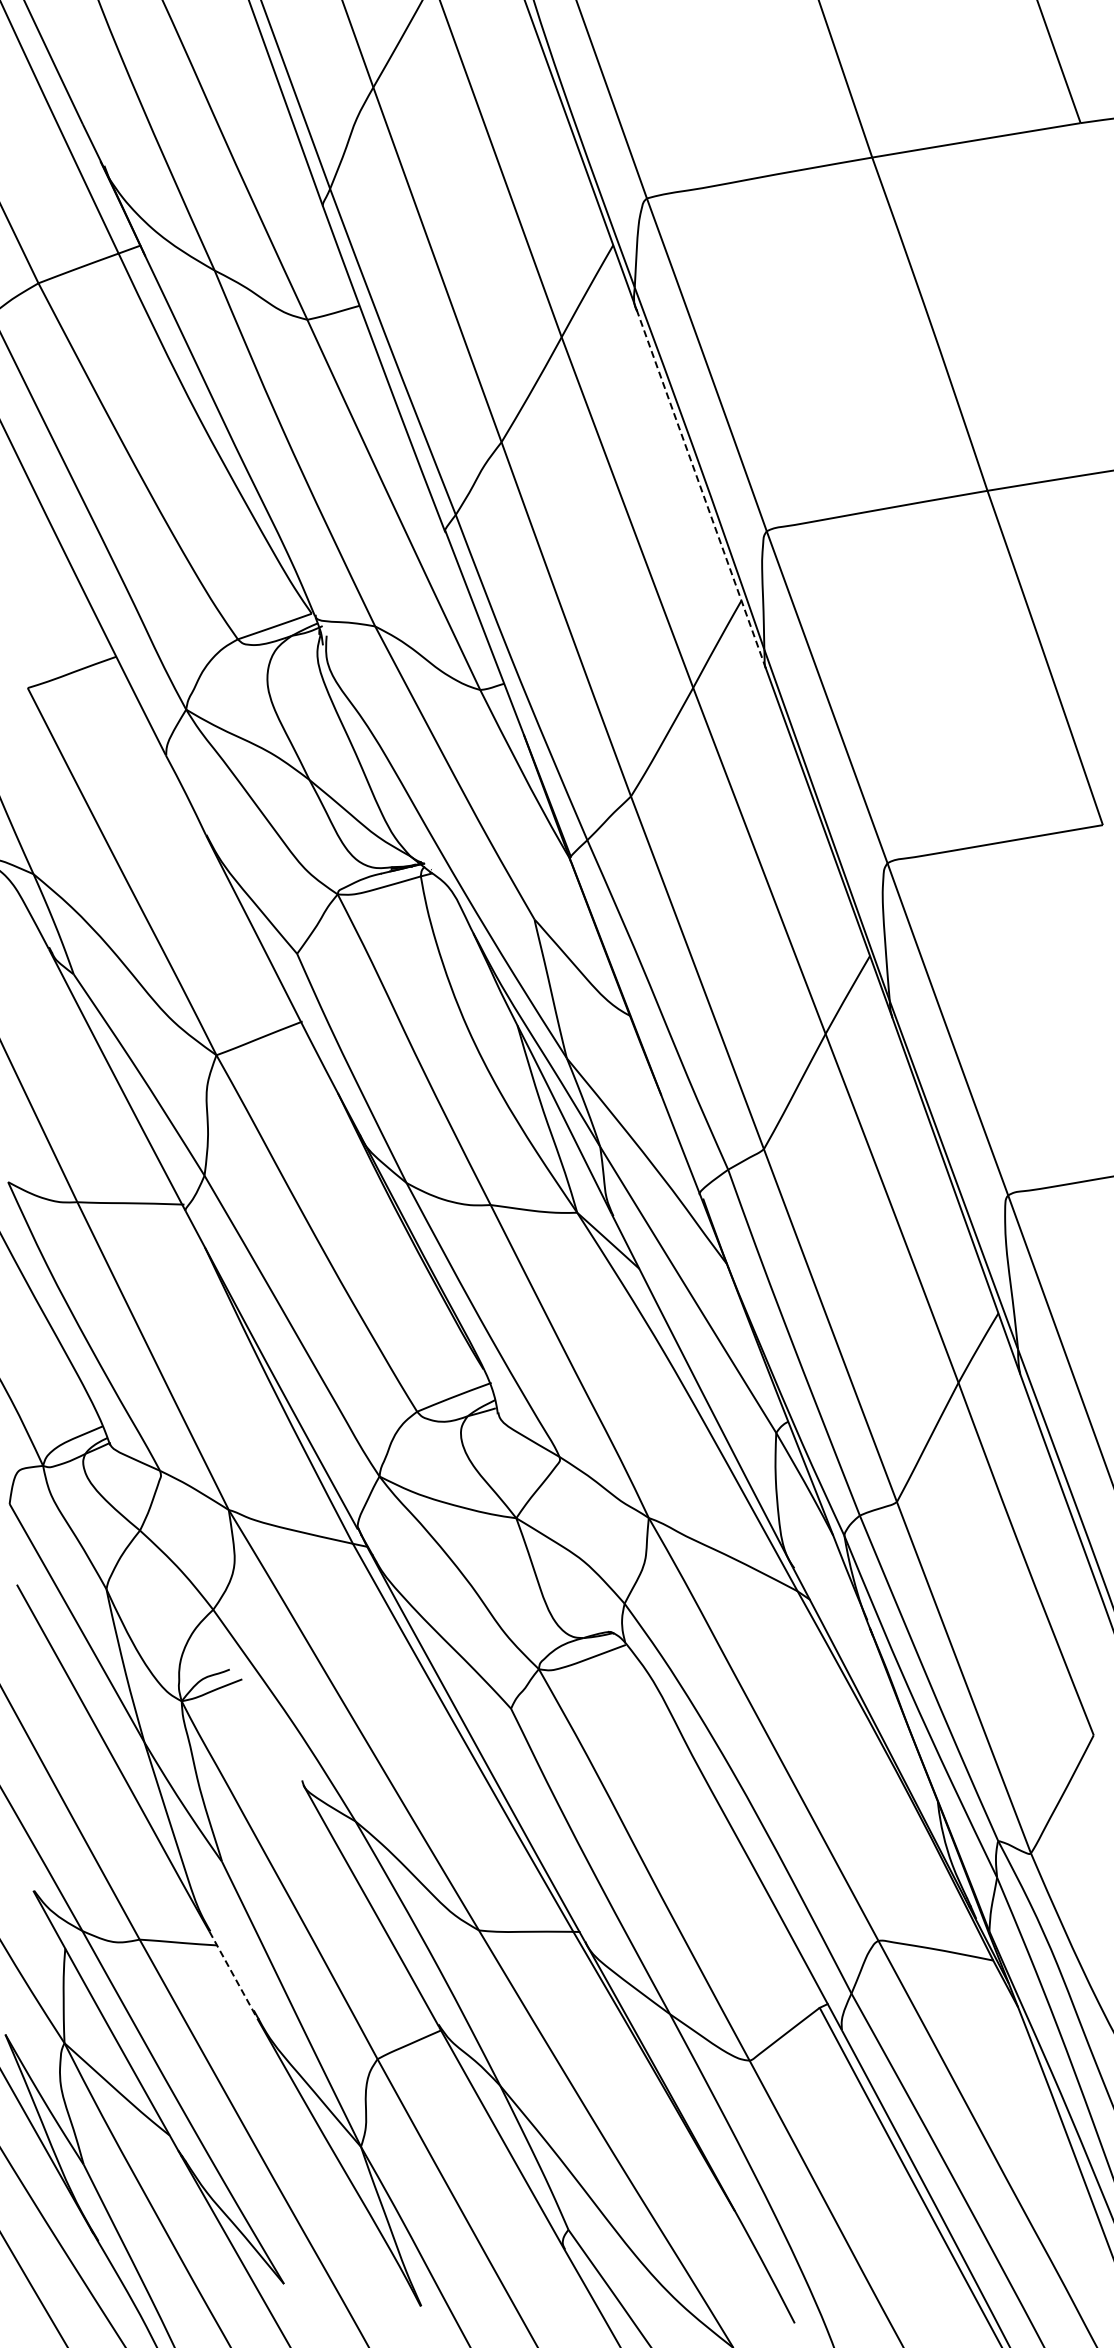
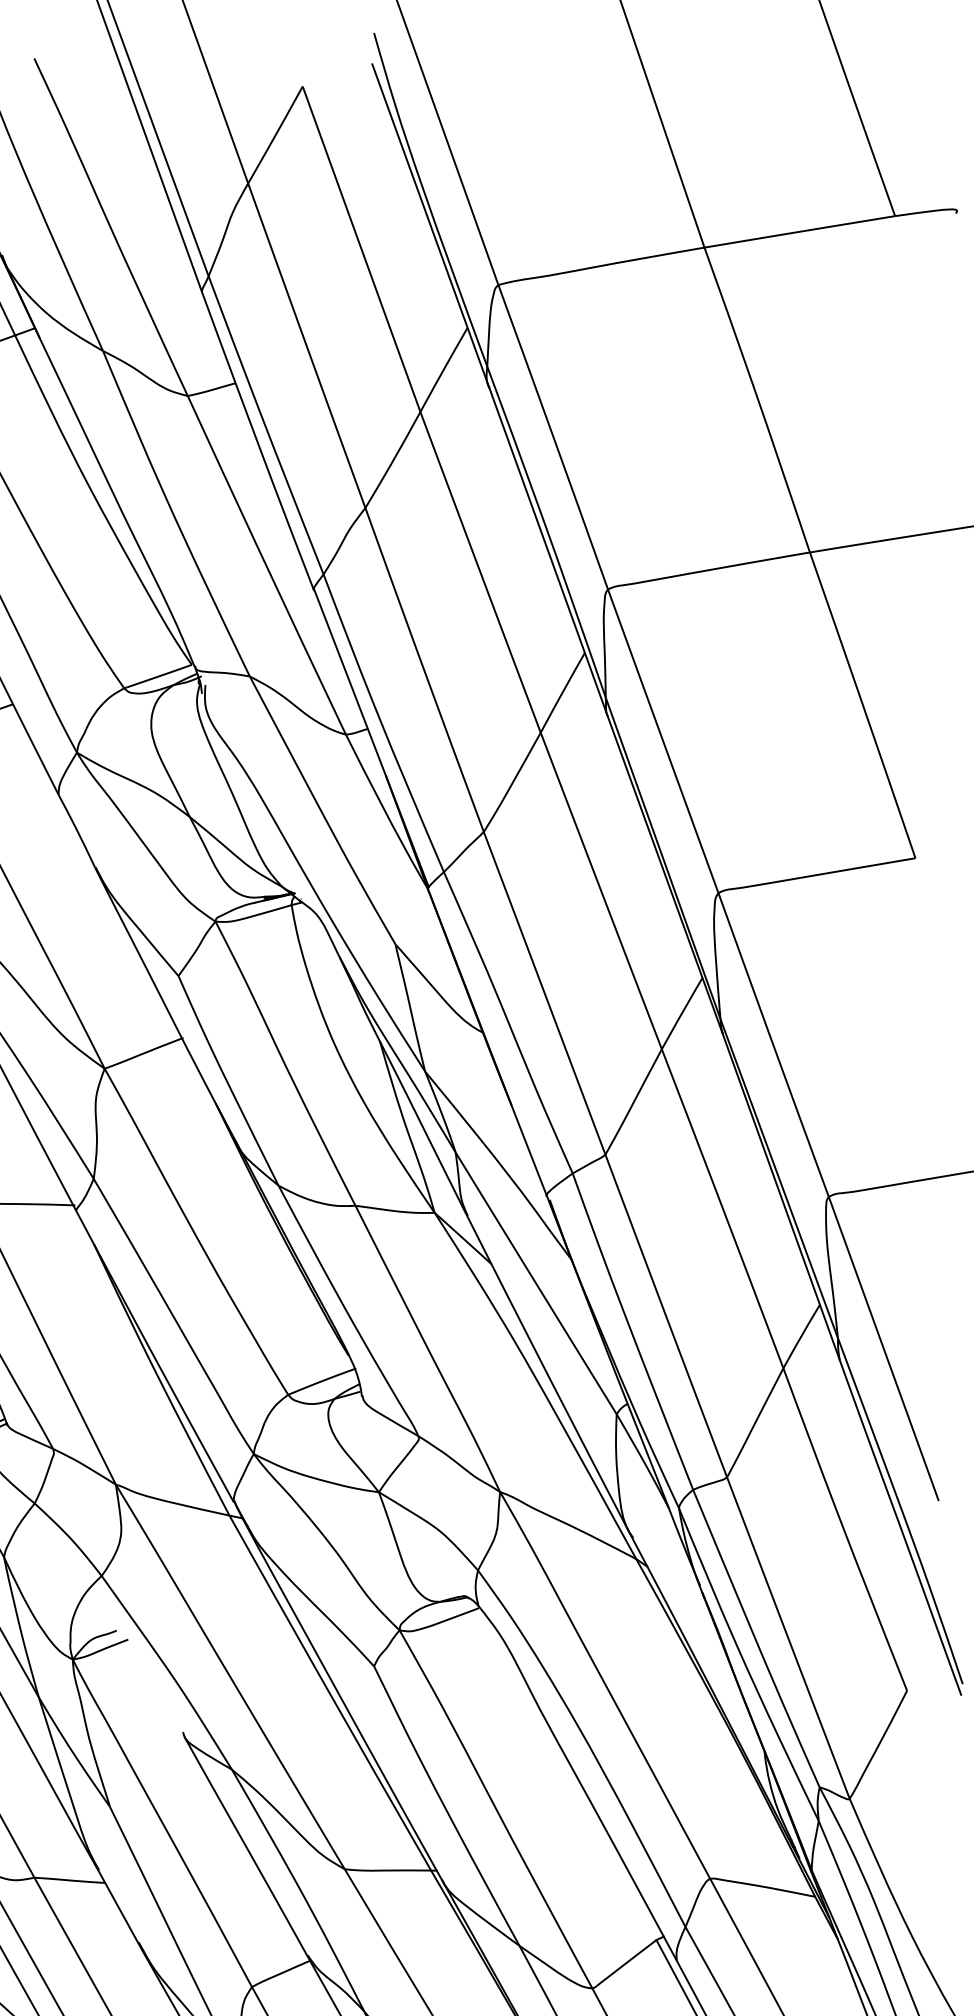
line: (701, 489) -> (548, 551), dashed -> solid
line: (233, 1975) -> (120, 1910), dashed -> solid

